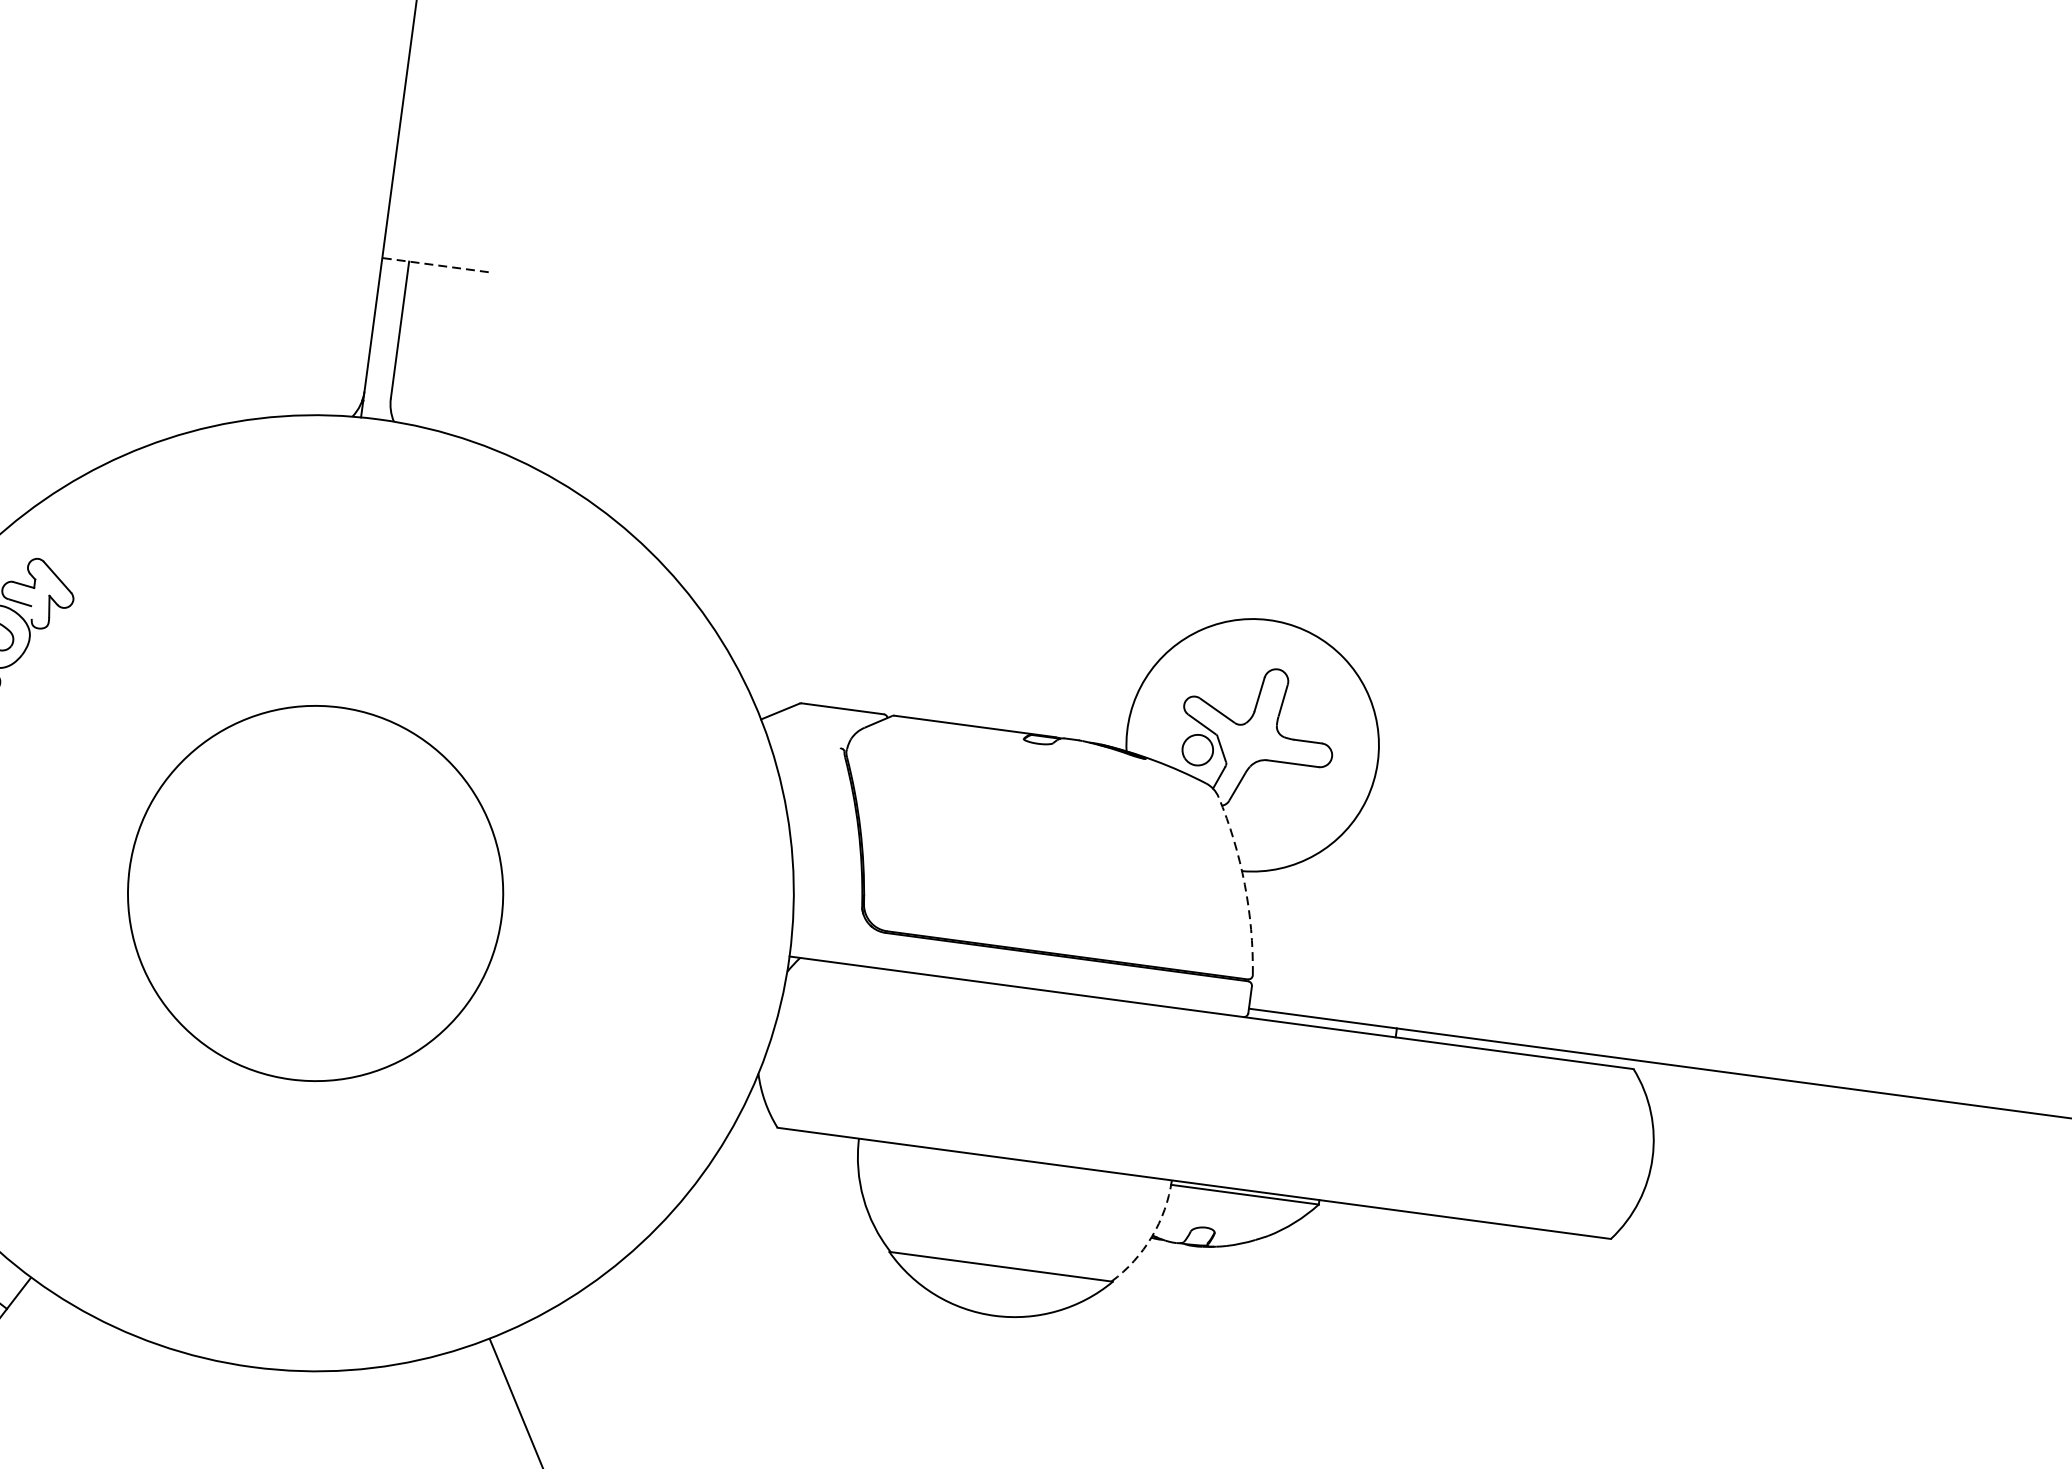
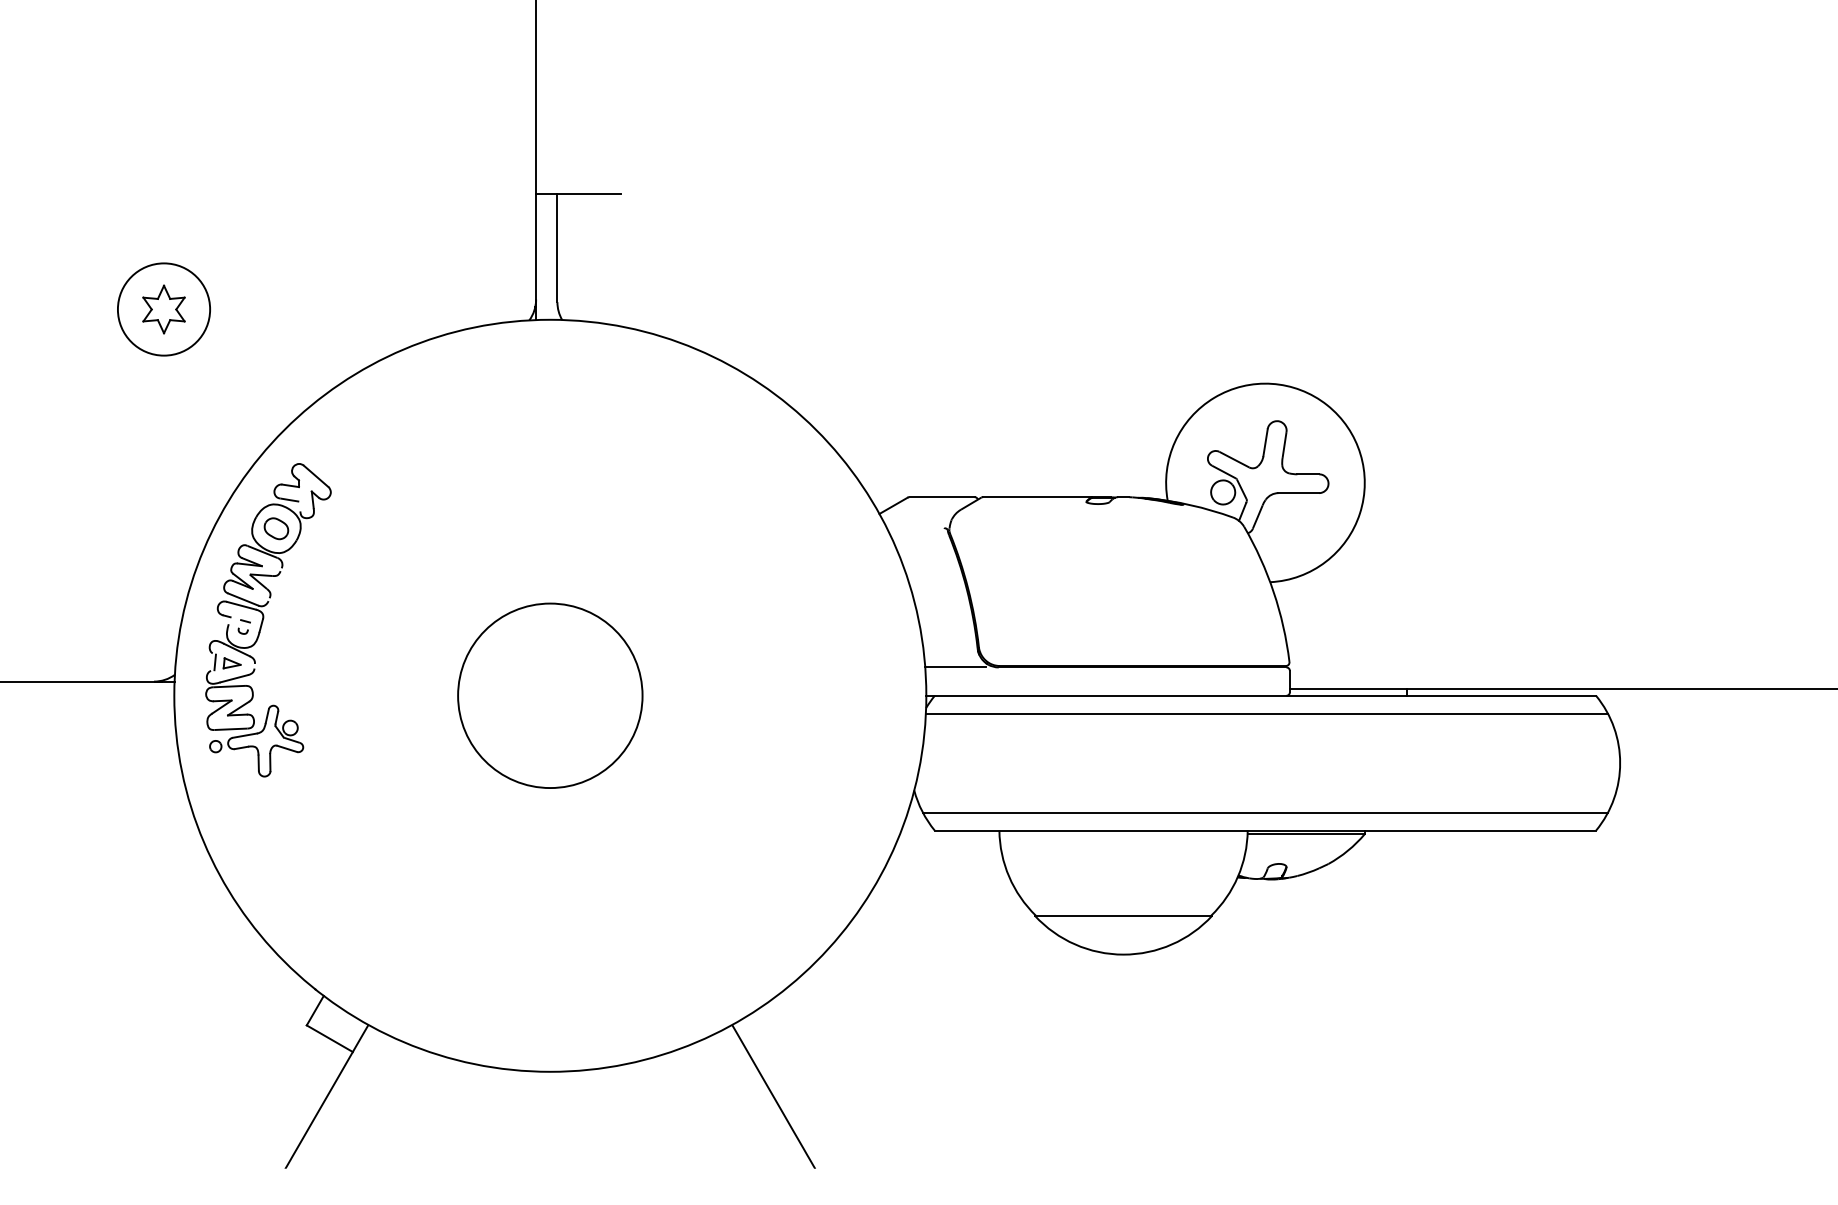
line: (434, 264) -> (577, 193), dashed -> solid
arc: (1244, 884) -> (1273, 592), dashed -> solid
circle: (316, 892) -> (550, 695), size x0.62
line: (831, 925) -> (955, 667), added
line: (1215, 1035) -> (1266, 713), added
line: (1197, 1160) -> (1265, 812), added
arc: (1151, 1236) -> (1237, 876), dashed -> solid

